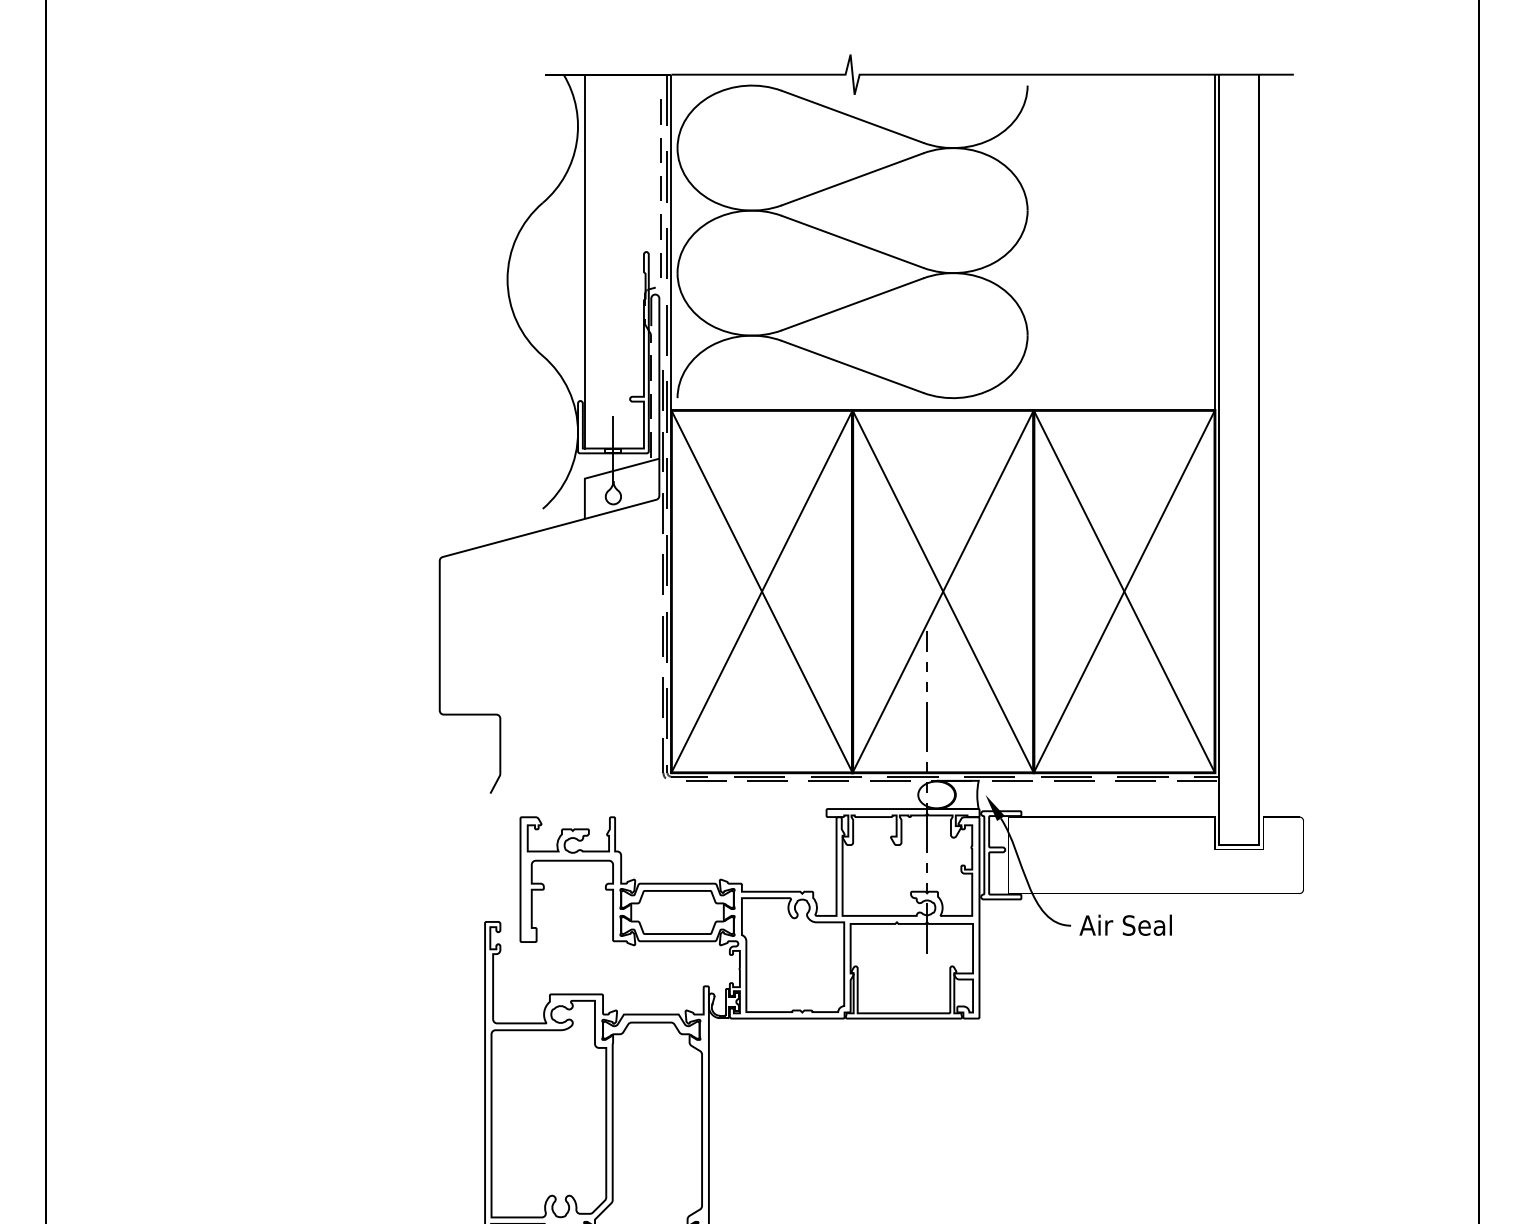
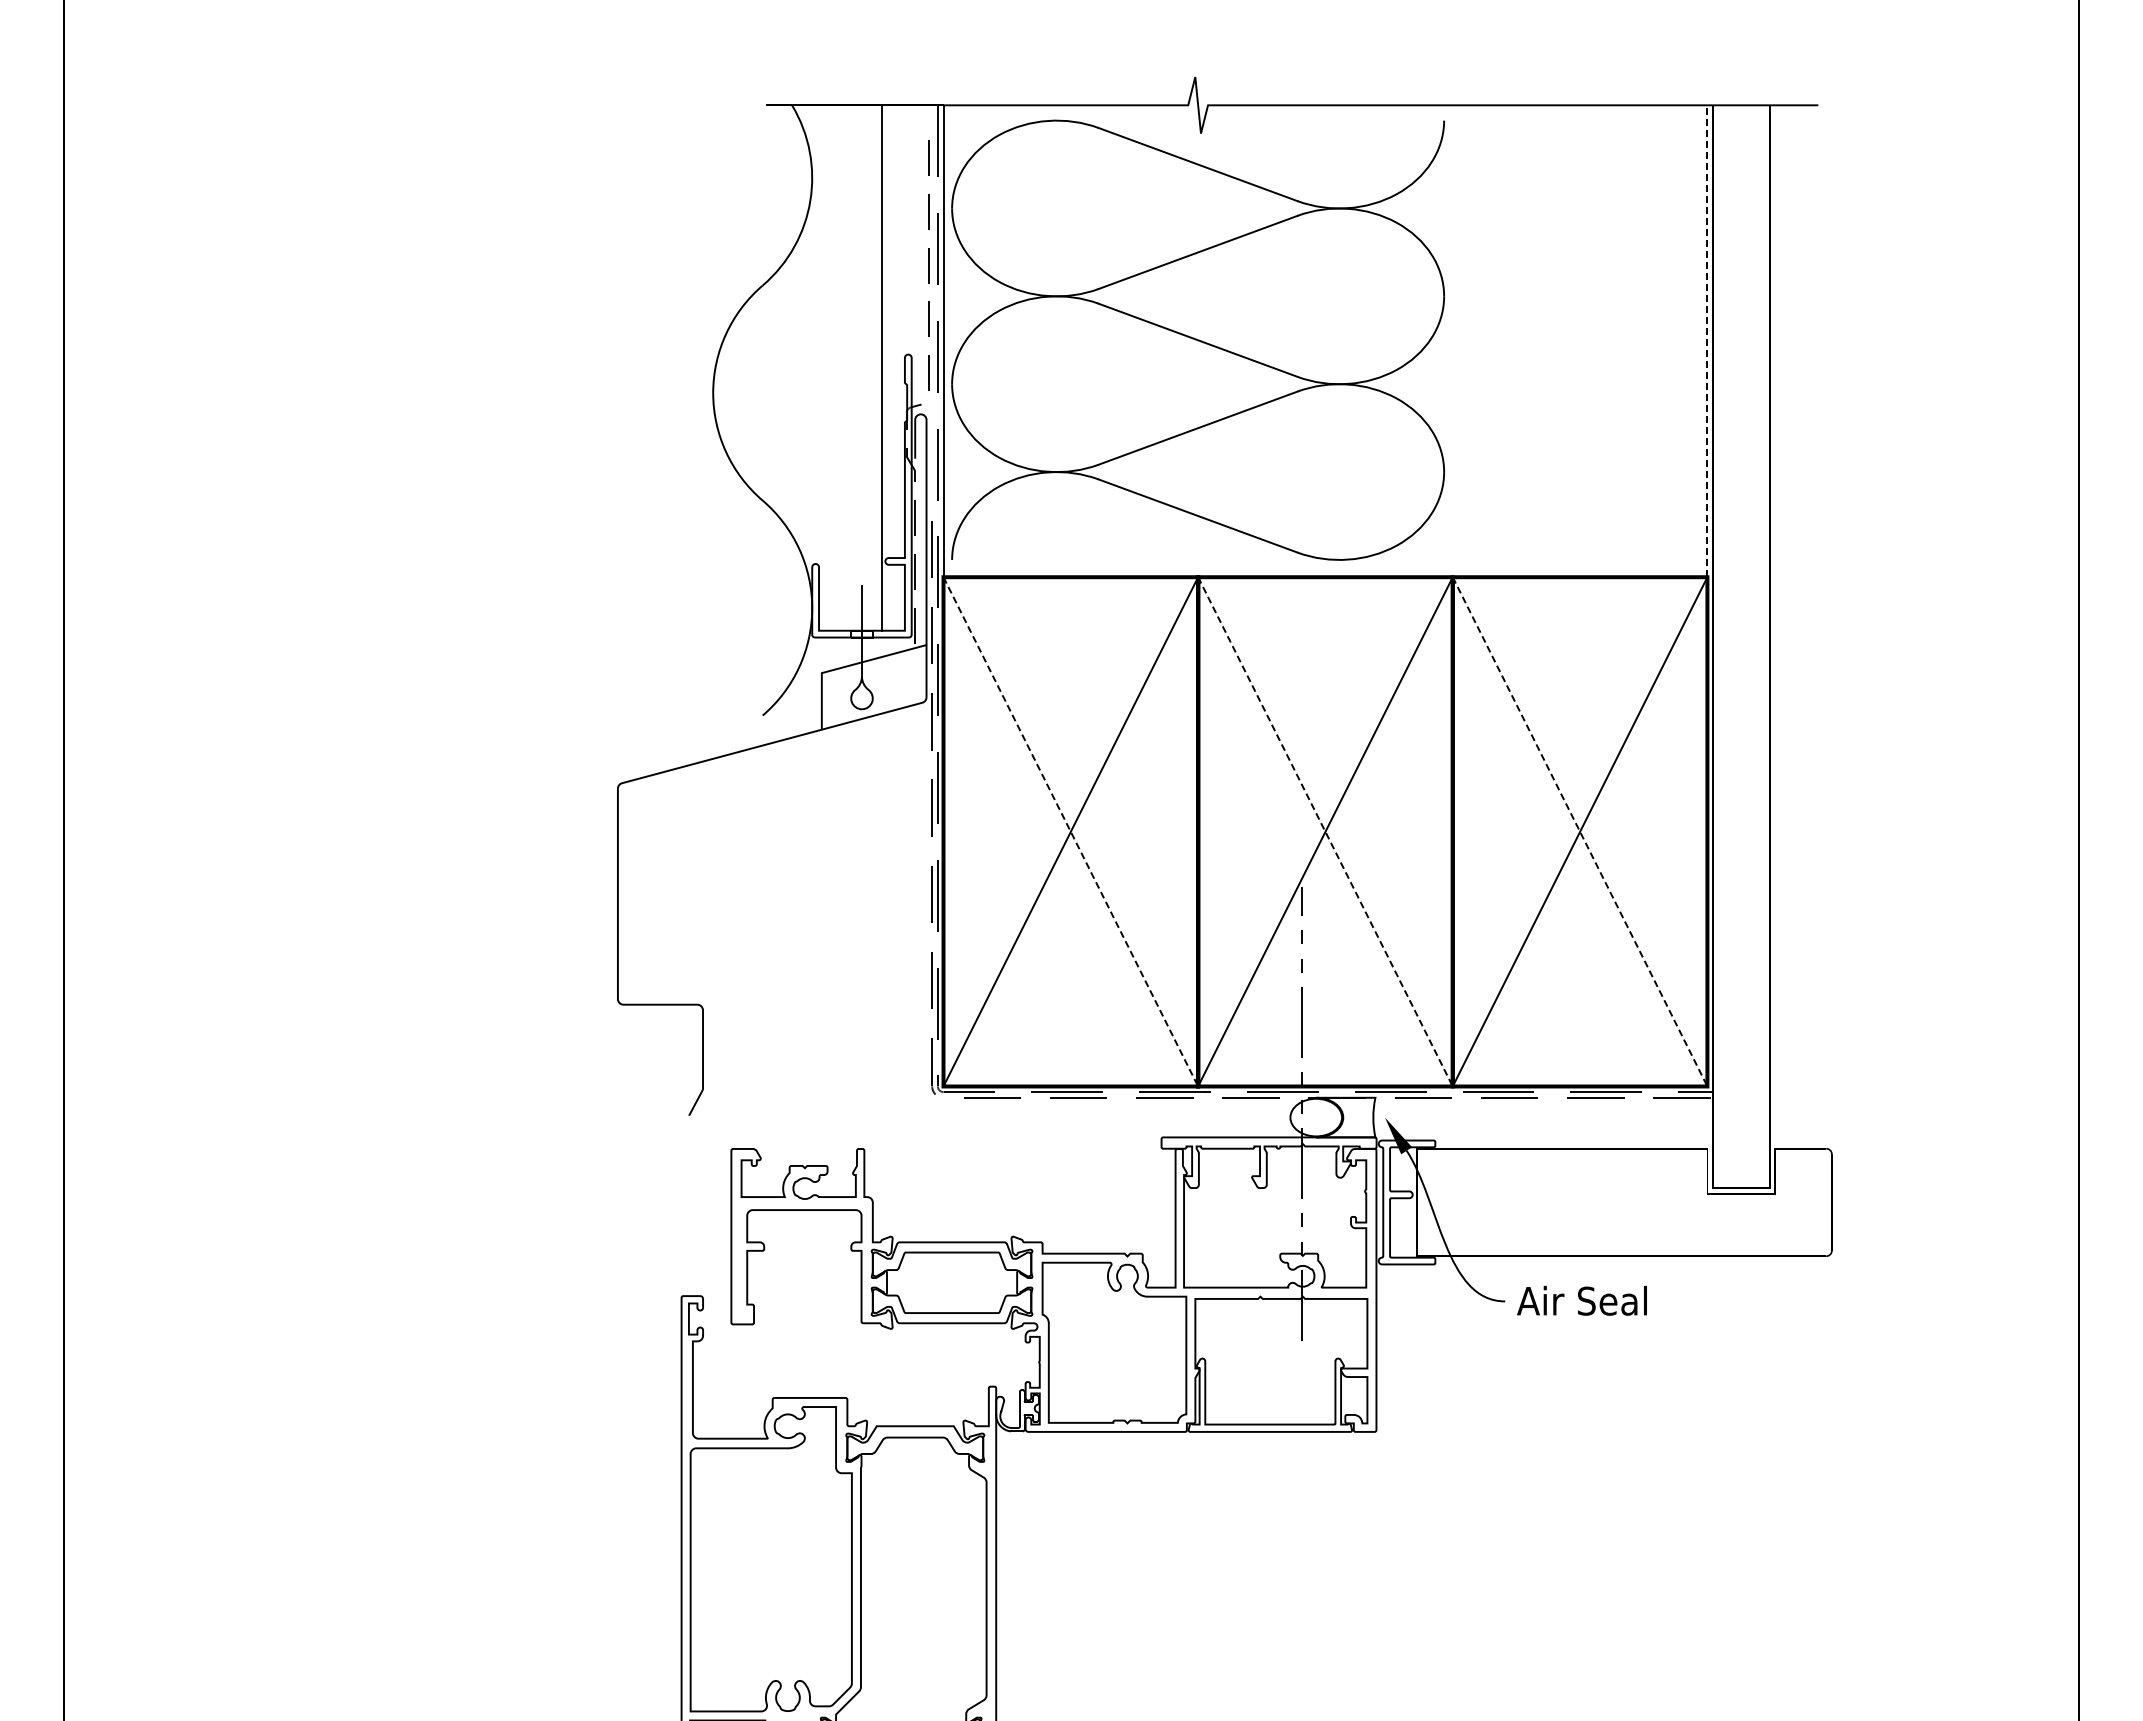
line: (1215, 242) -> (1707, 341), solid -> dashed
line: (584, 261) -> (881, 367), moved
line: (761, 591) -> (1070, 831), solid -> dashed
line: (943, 591) -> (1325, 831), solid -> dashed
line: (1124, 591) -> (1580, 831), solid -> dashed

